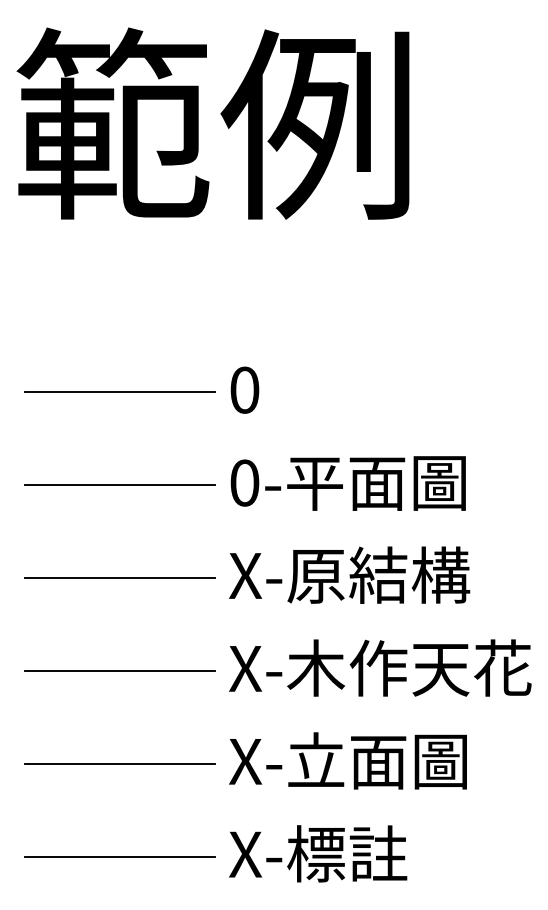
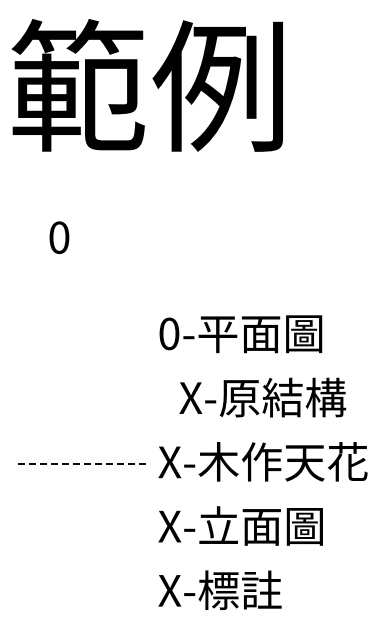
text: (245, 389) -> (59, 237), moved
line: (119, 392) -> (82, 271), removed
line: (119, 485) -> (82, 335), removed
text: (349, 575) -> (262, 397), moved
line: (119, 577) -> (82, 399), removed
line: (120, 670) -> (83, 463), solid -> dashed
line: (119, 763) -> (82, 527), removed
line: (119, 857) -> (82, 592), removed

